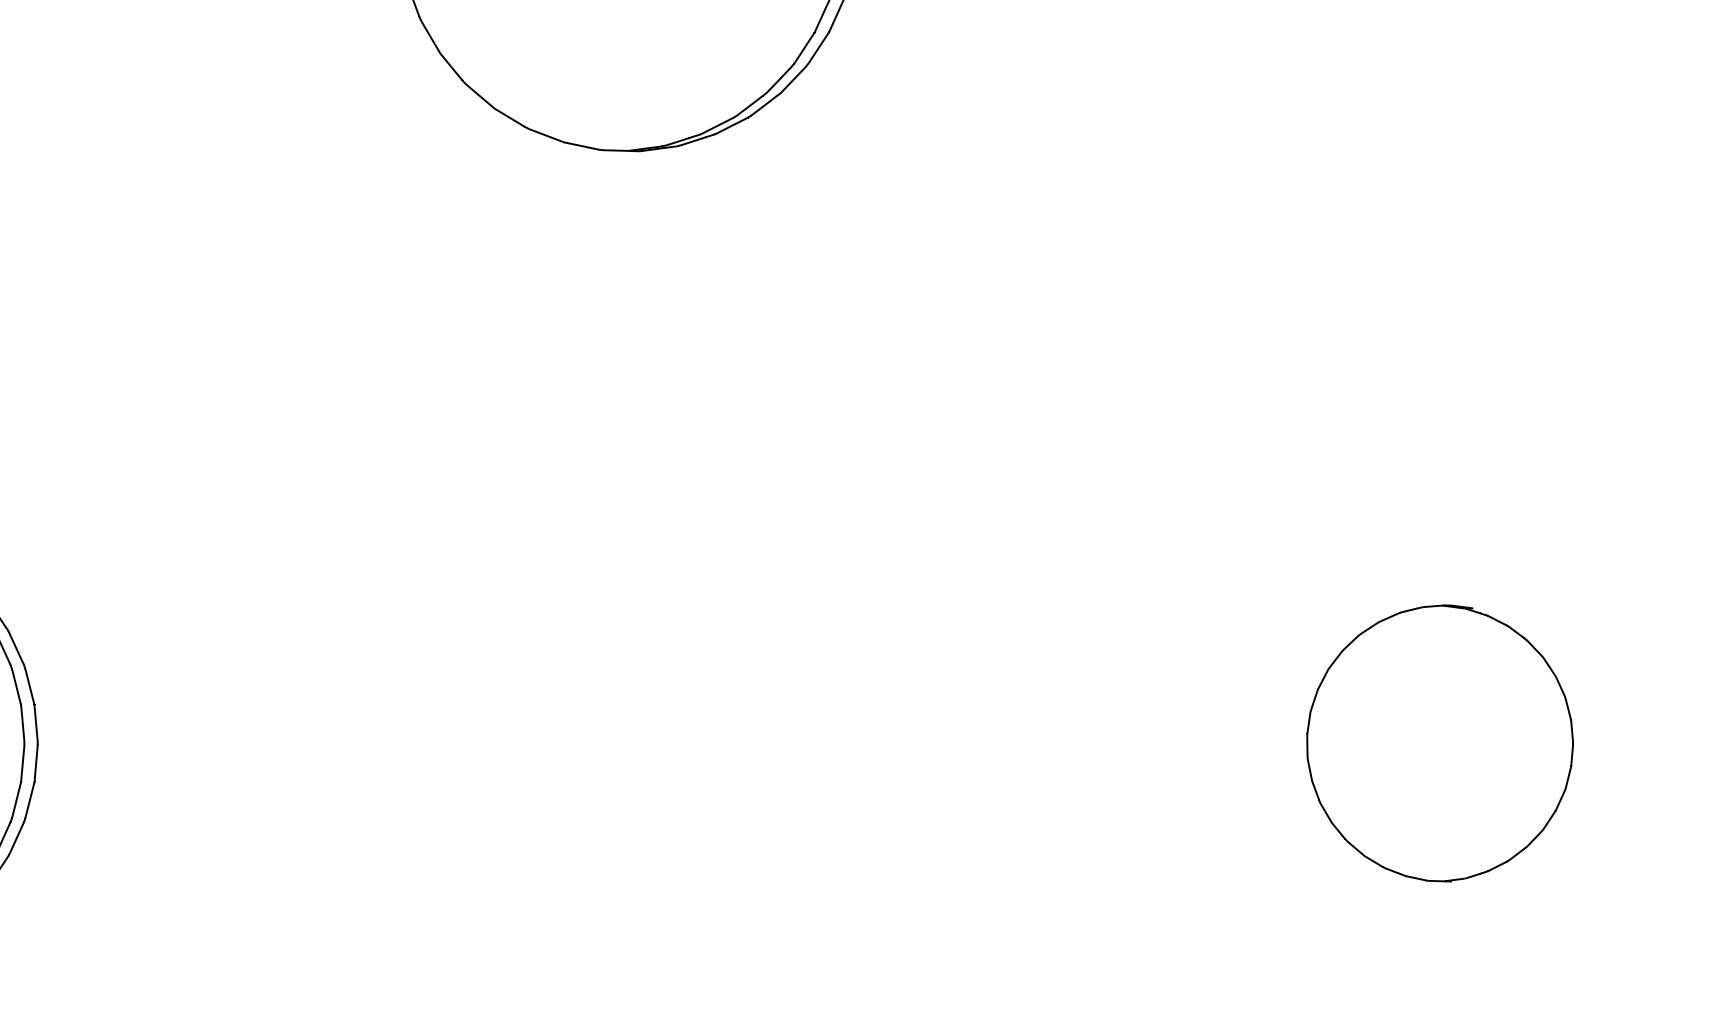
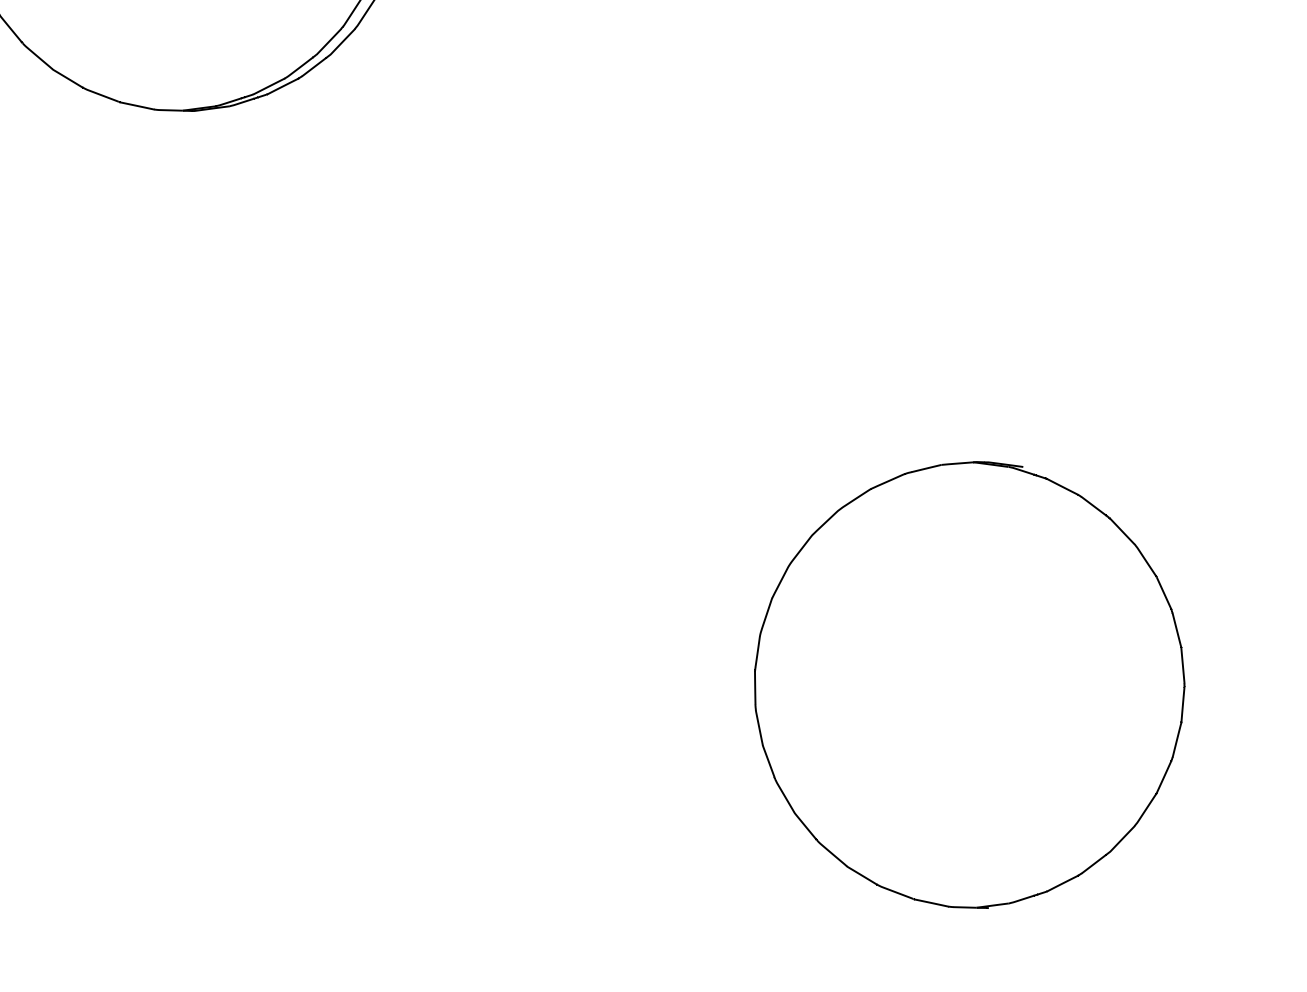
part: (1439, 743) -> (968, 685), size x1.67

